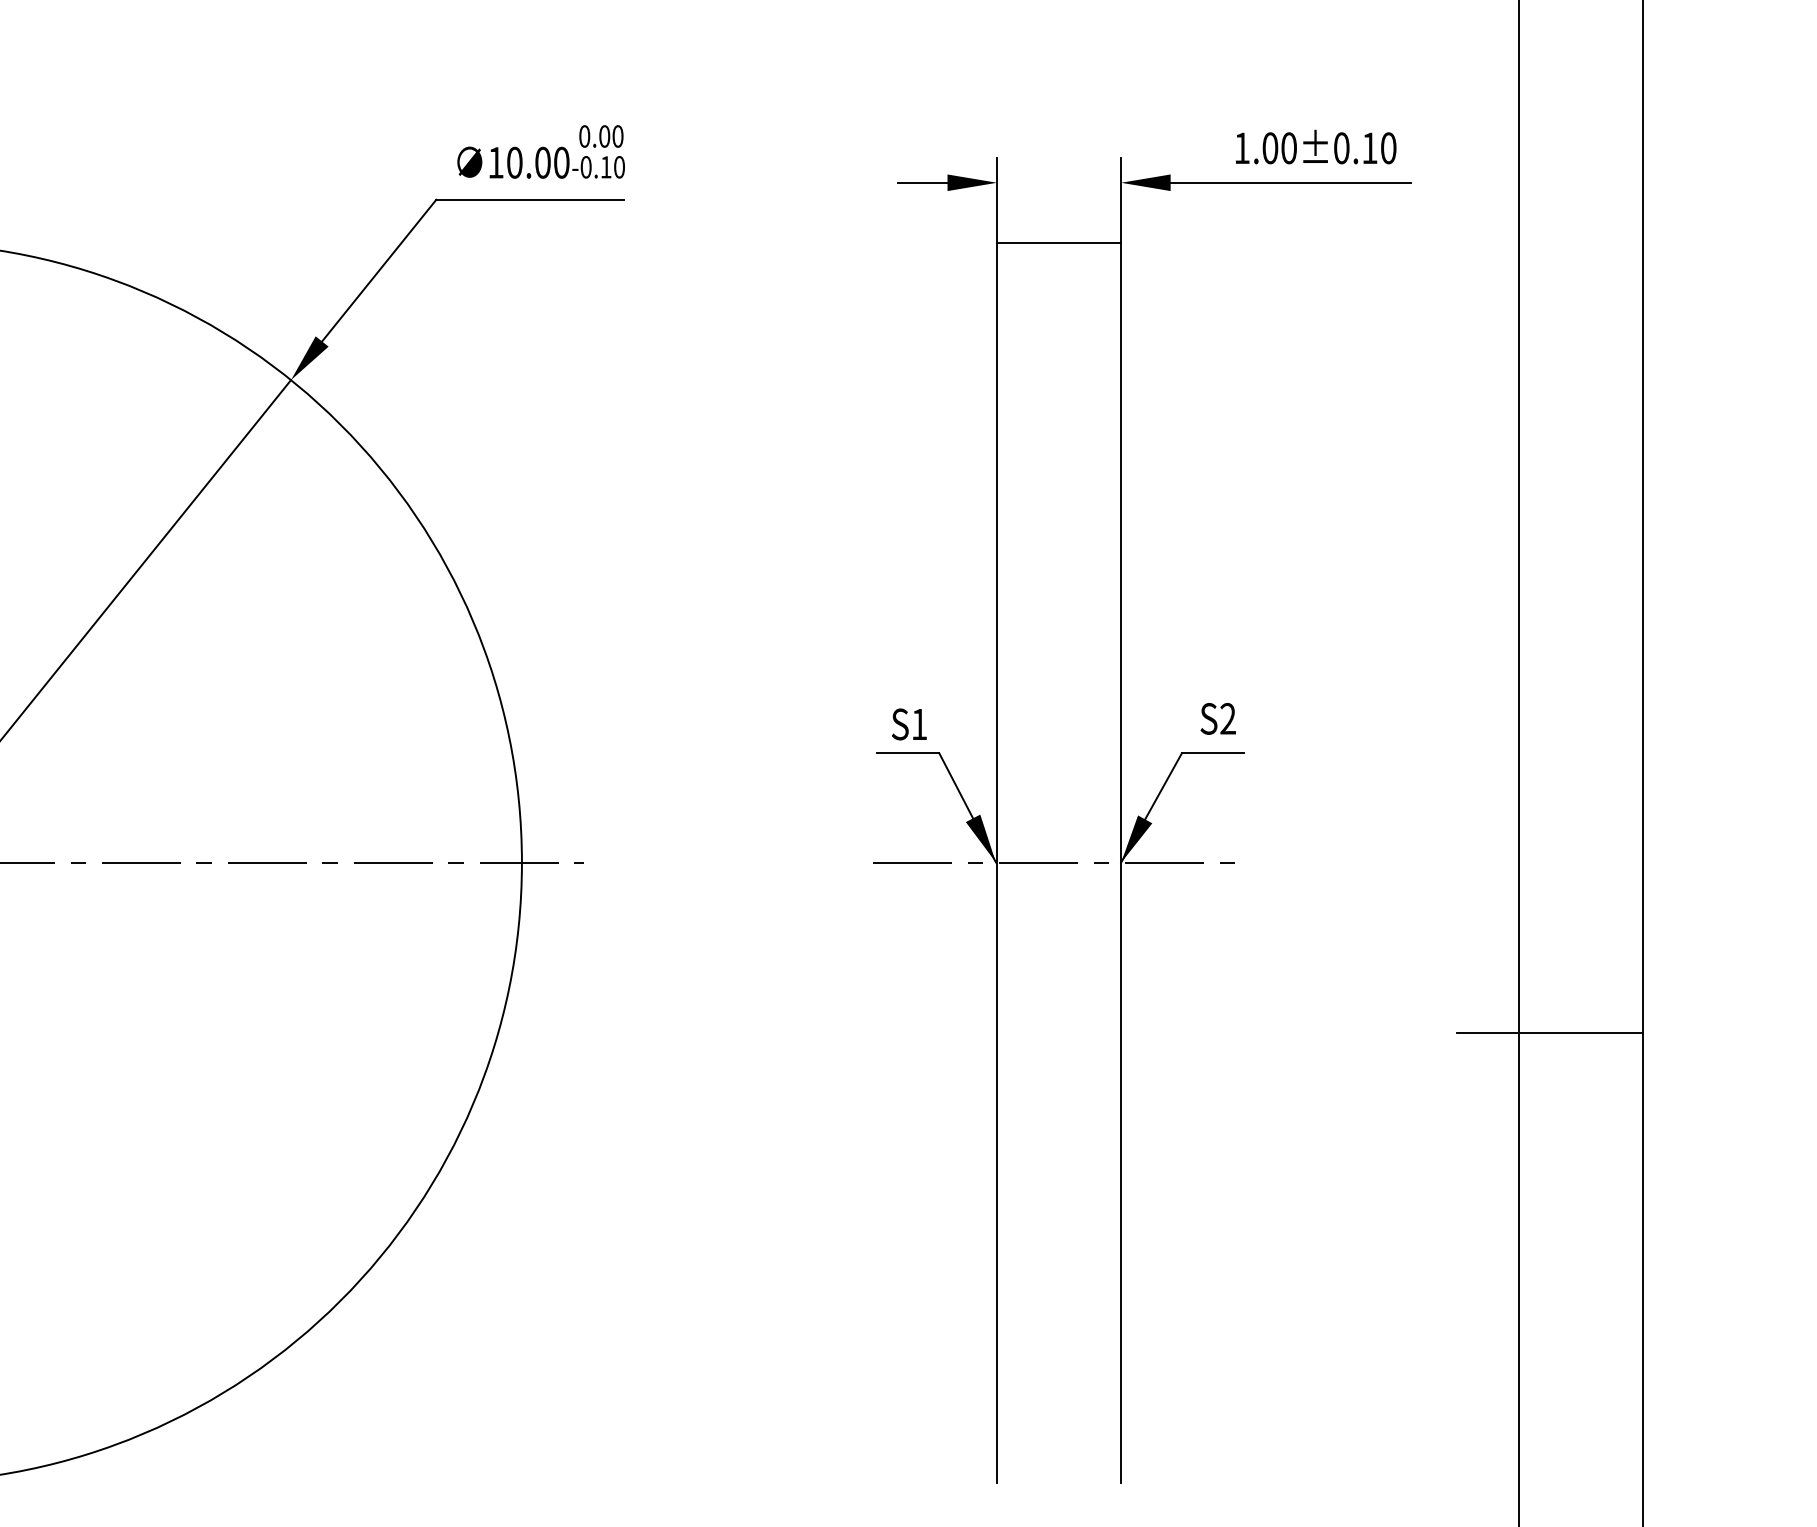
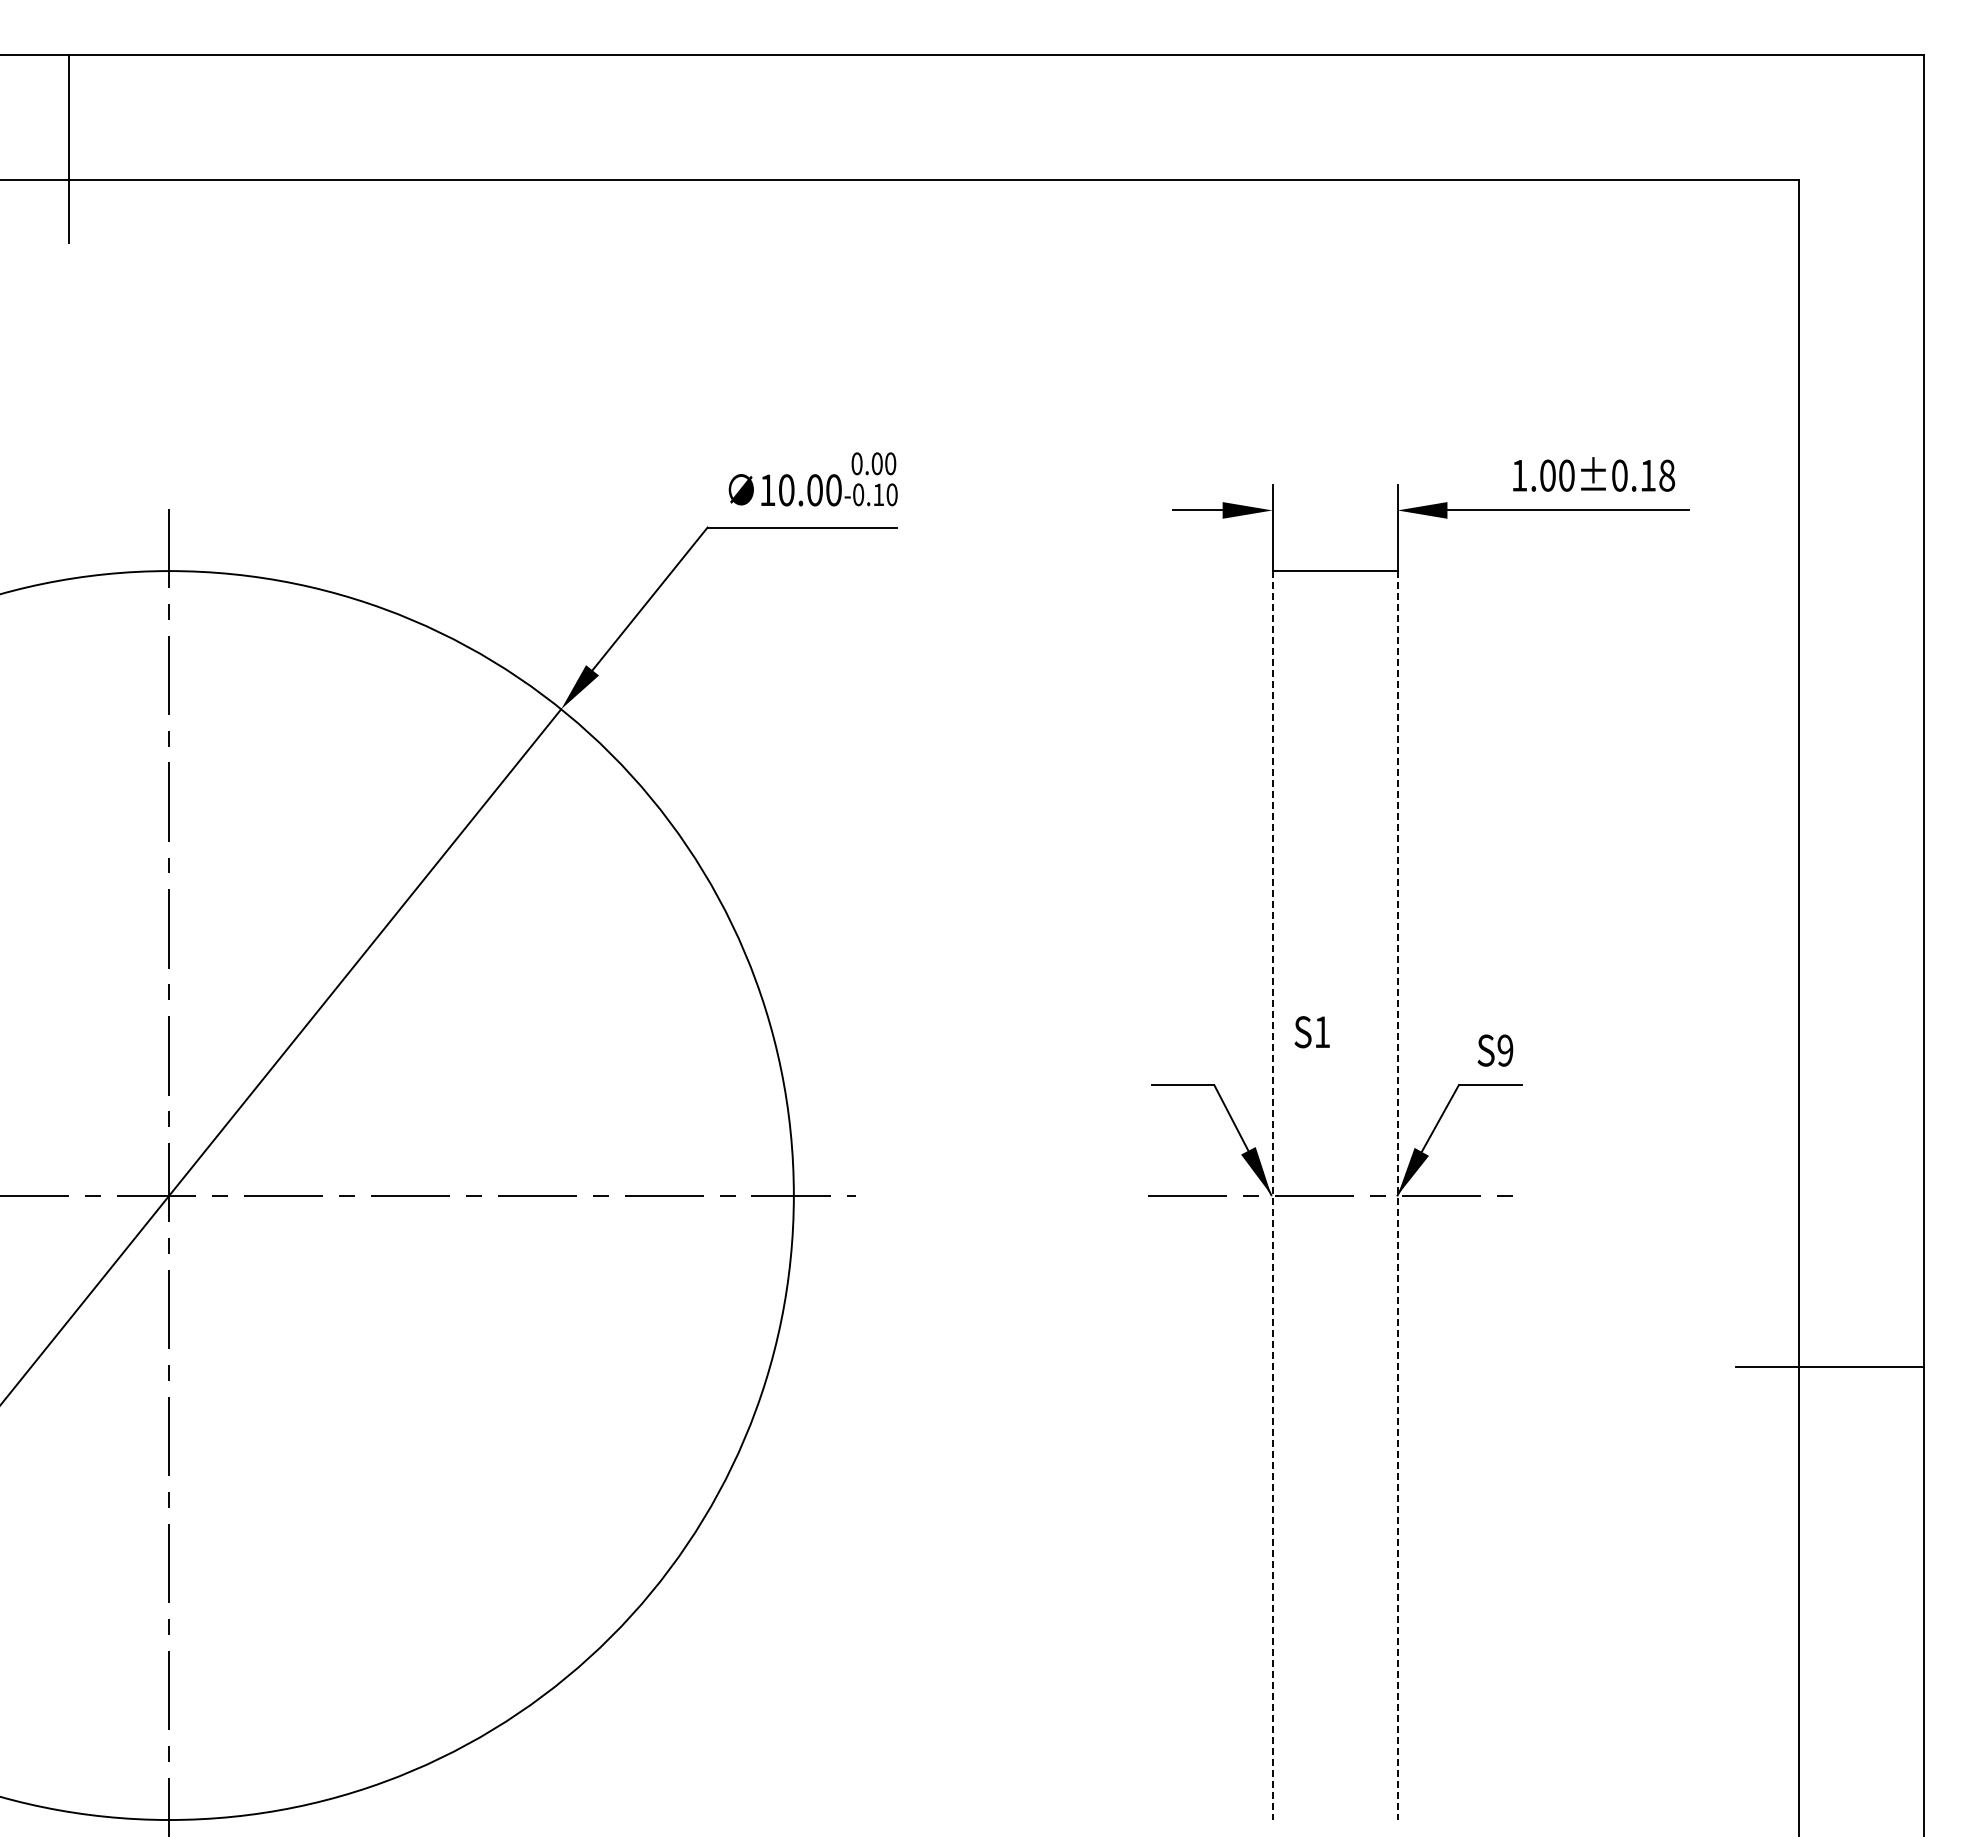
text: (1389, 148) -> (1667, 475), 1.00±0.10 -> 1.00±0.18
text: (1228, 718) -> (1505, 1050), S2 -> S9
text: (908, 724) -> (1311, 1032), moved
line: (996, 863) -> (1272, 1196), solid -> dashed
line: (1121, 863) -> (1397, 1196), solid -> dashed

